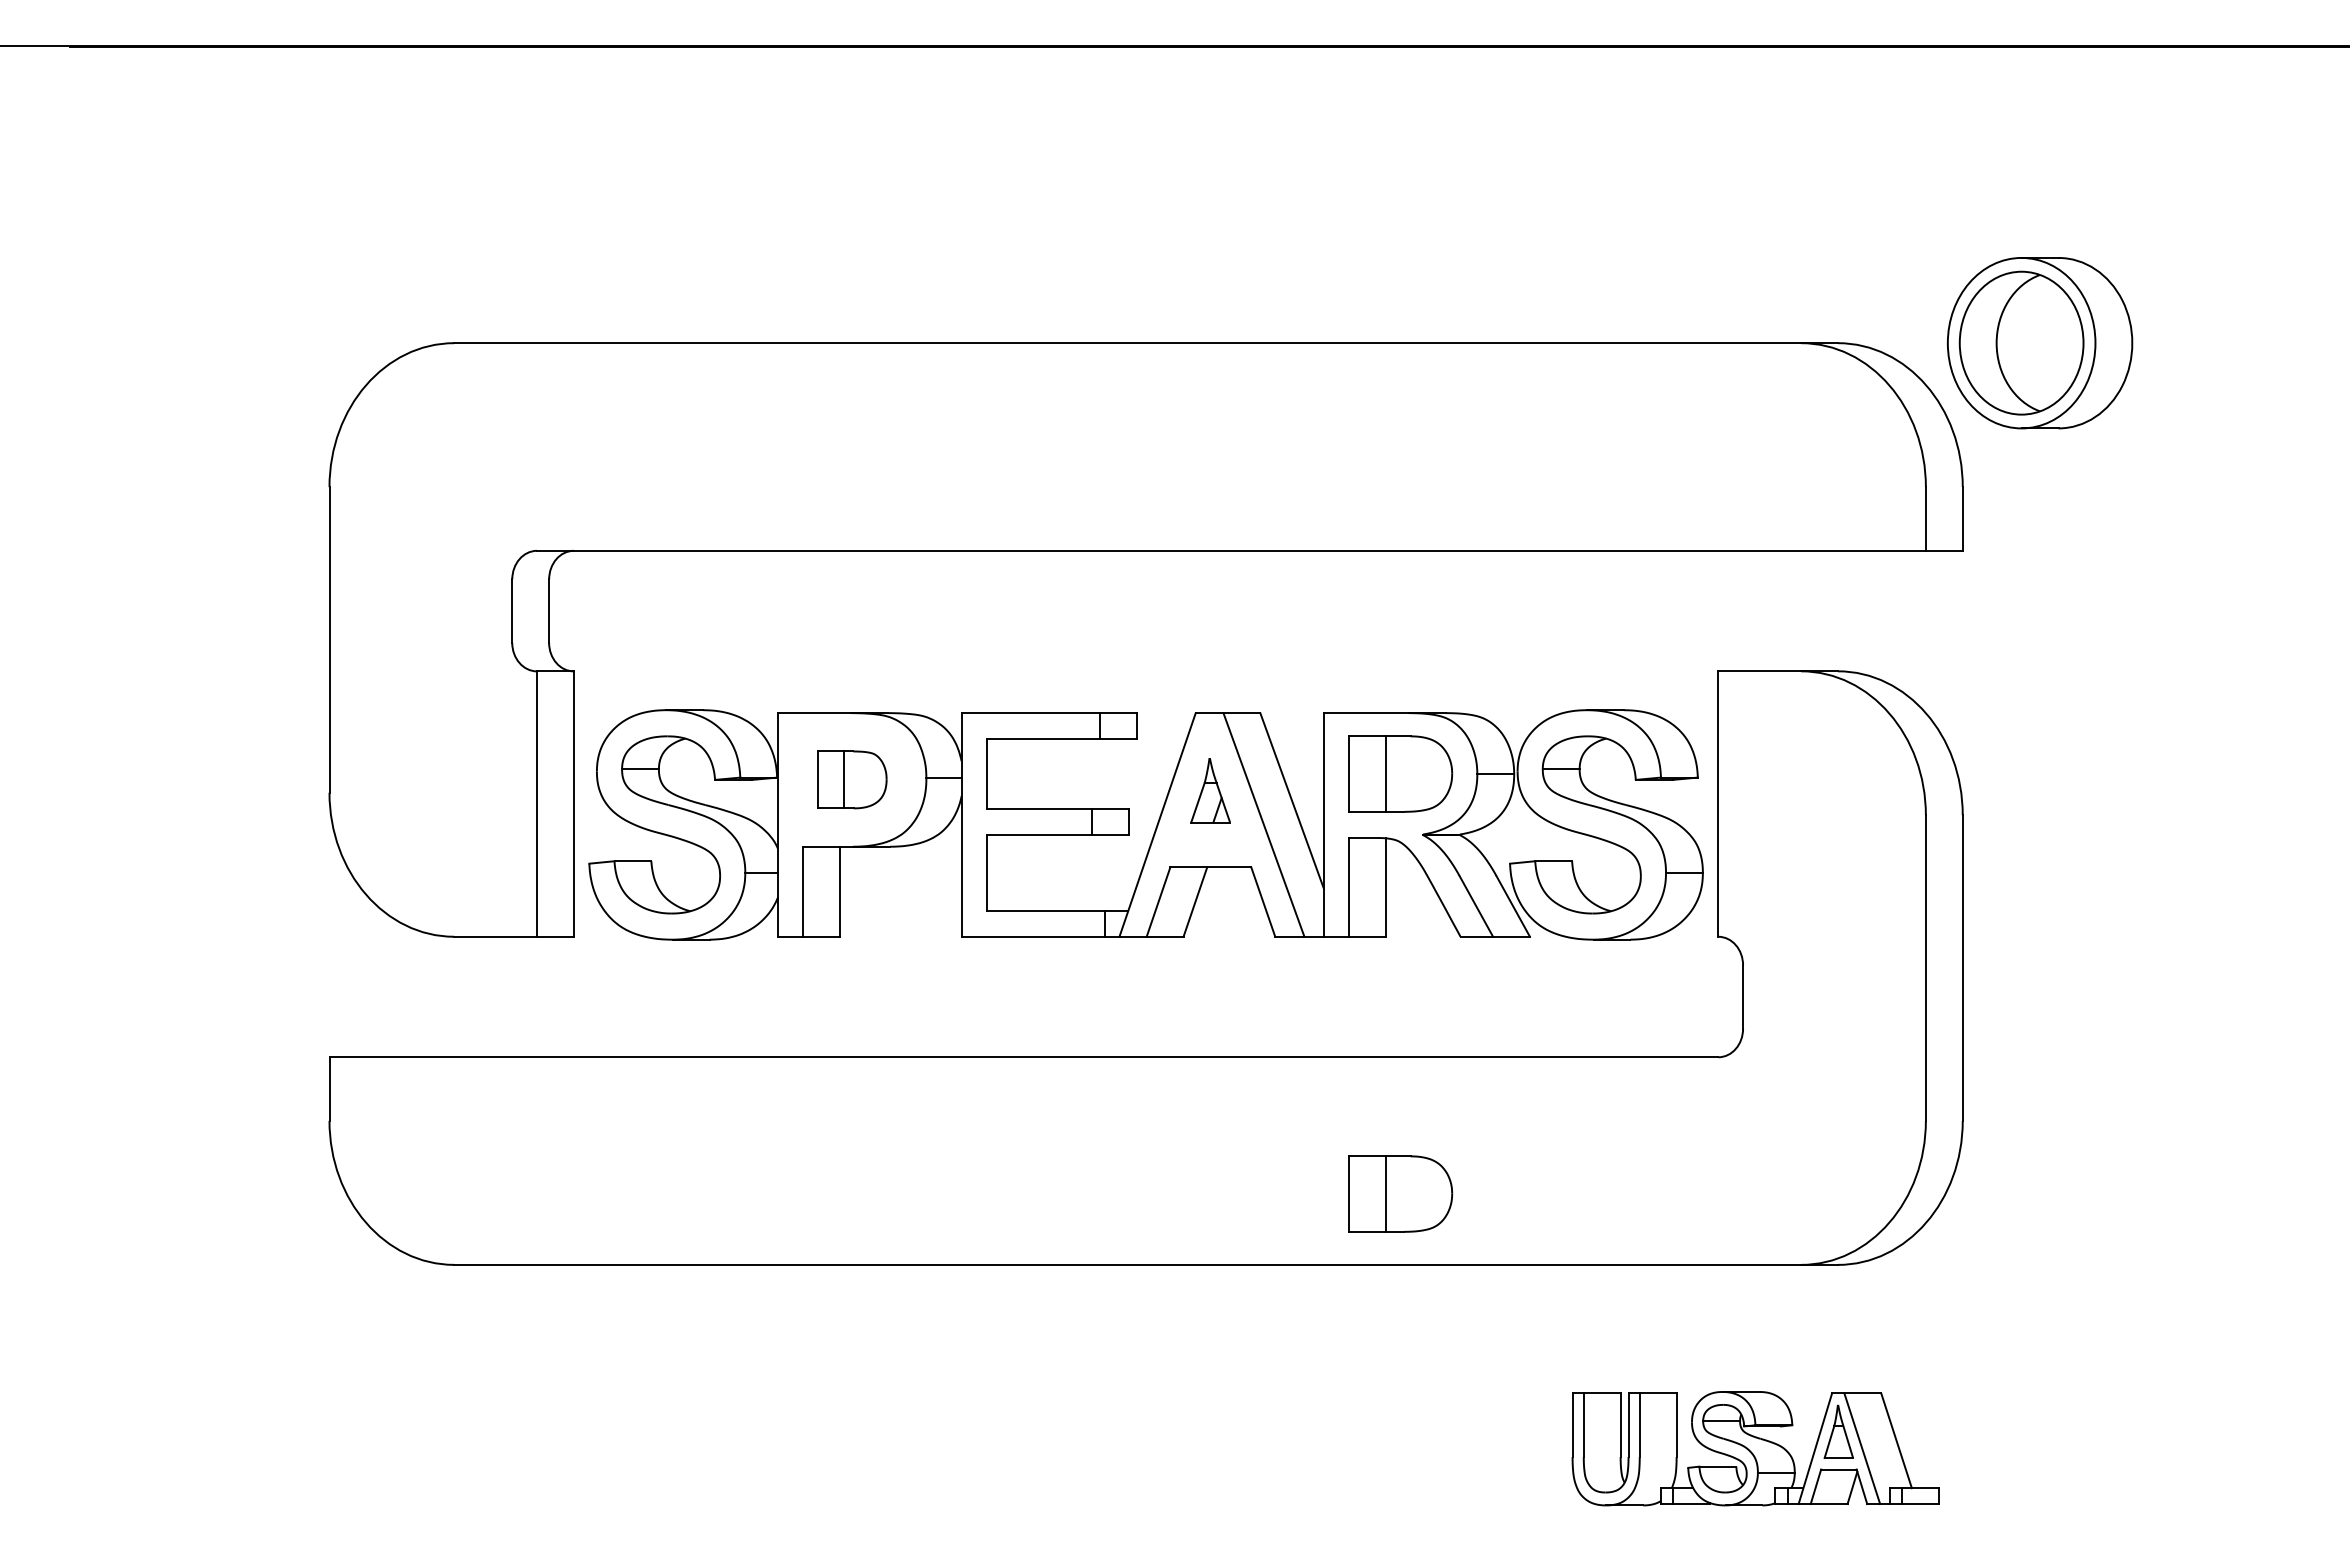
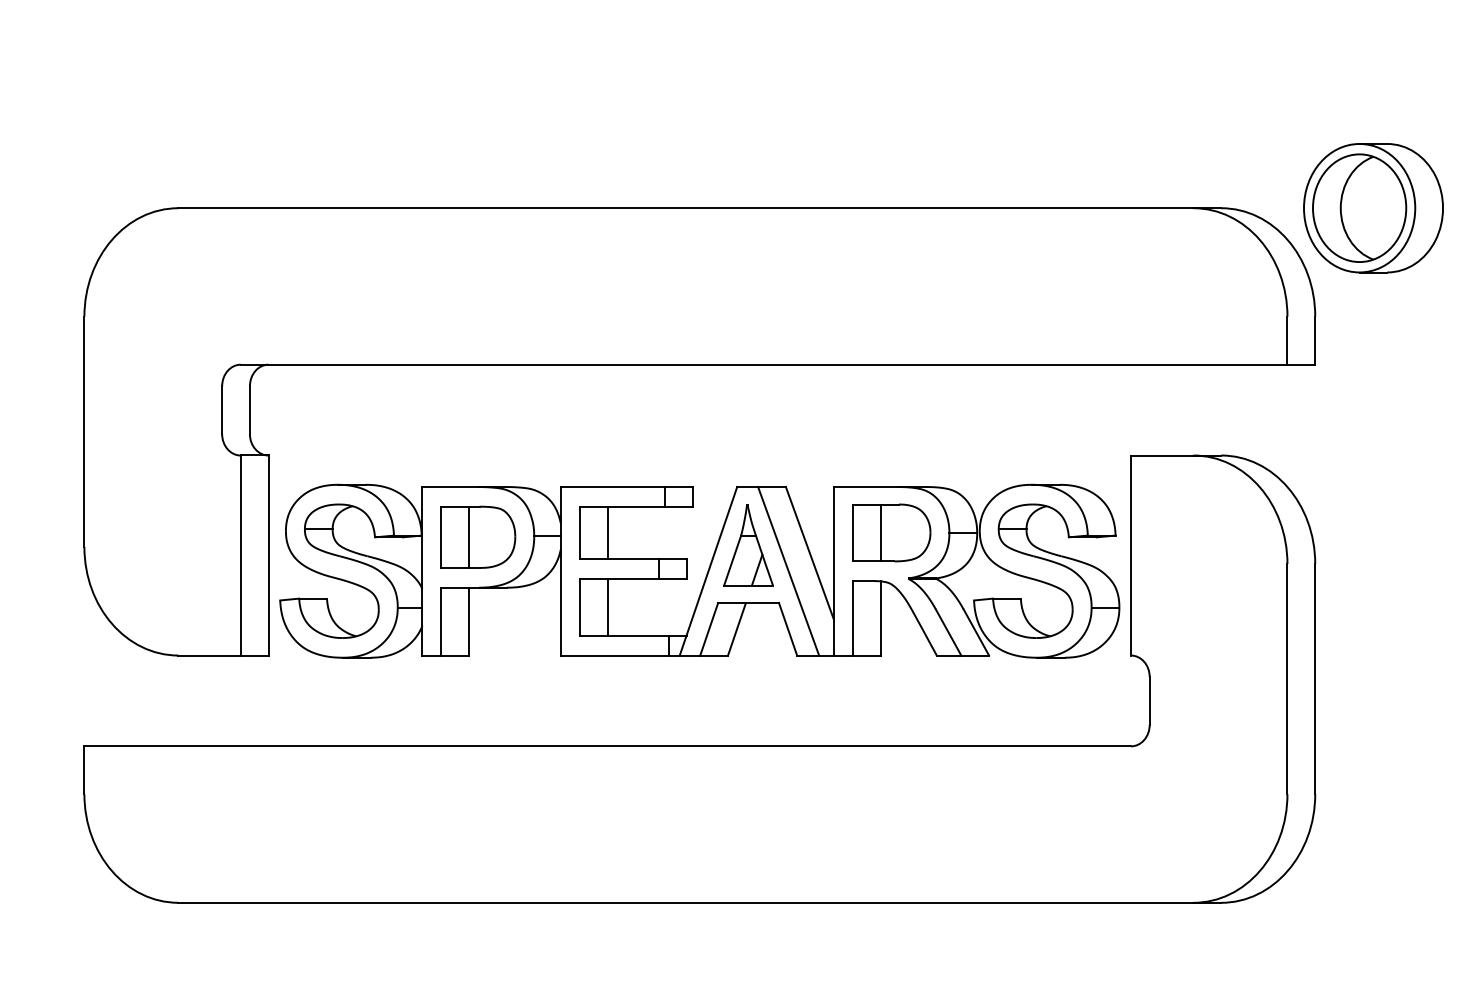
line: (1023, 773) -> (607, 532), added
part: (852, 779) -> (478, 537), size x1.43
part: (1210, 790) -> (748, 545), size x1.67
line: (1023, 872) -> (607, 607), added
part: (1400, 1193) -> (891, 849), removed

